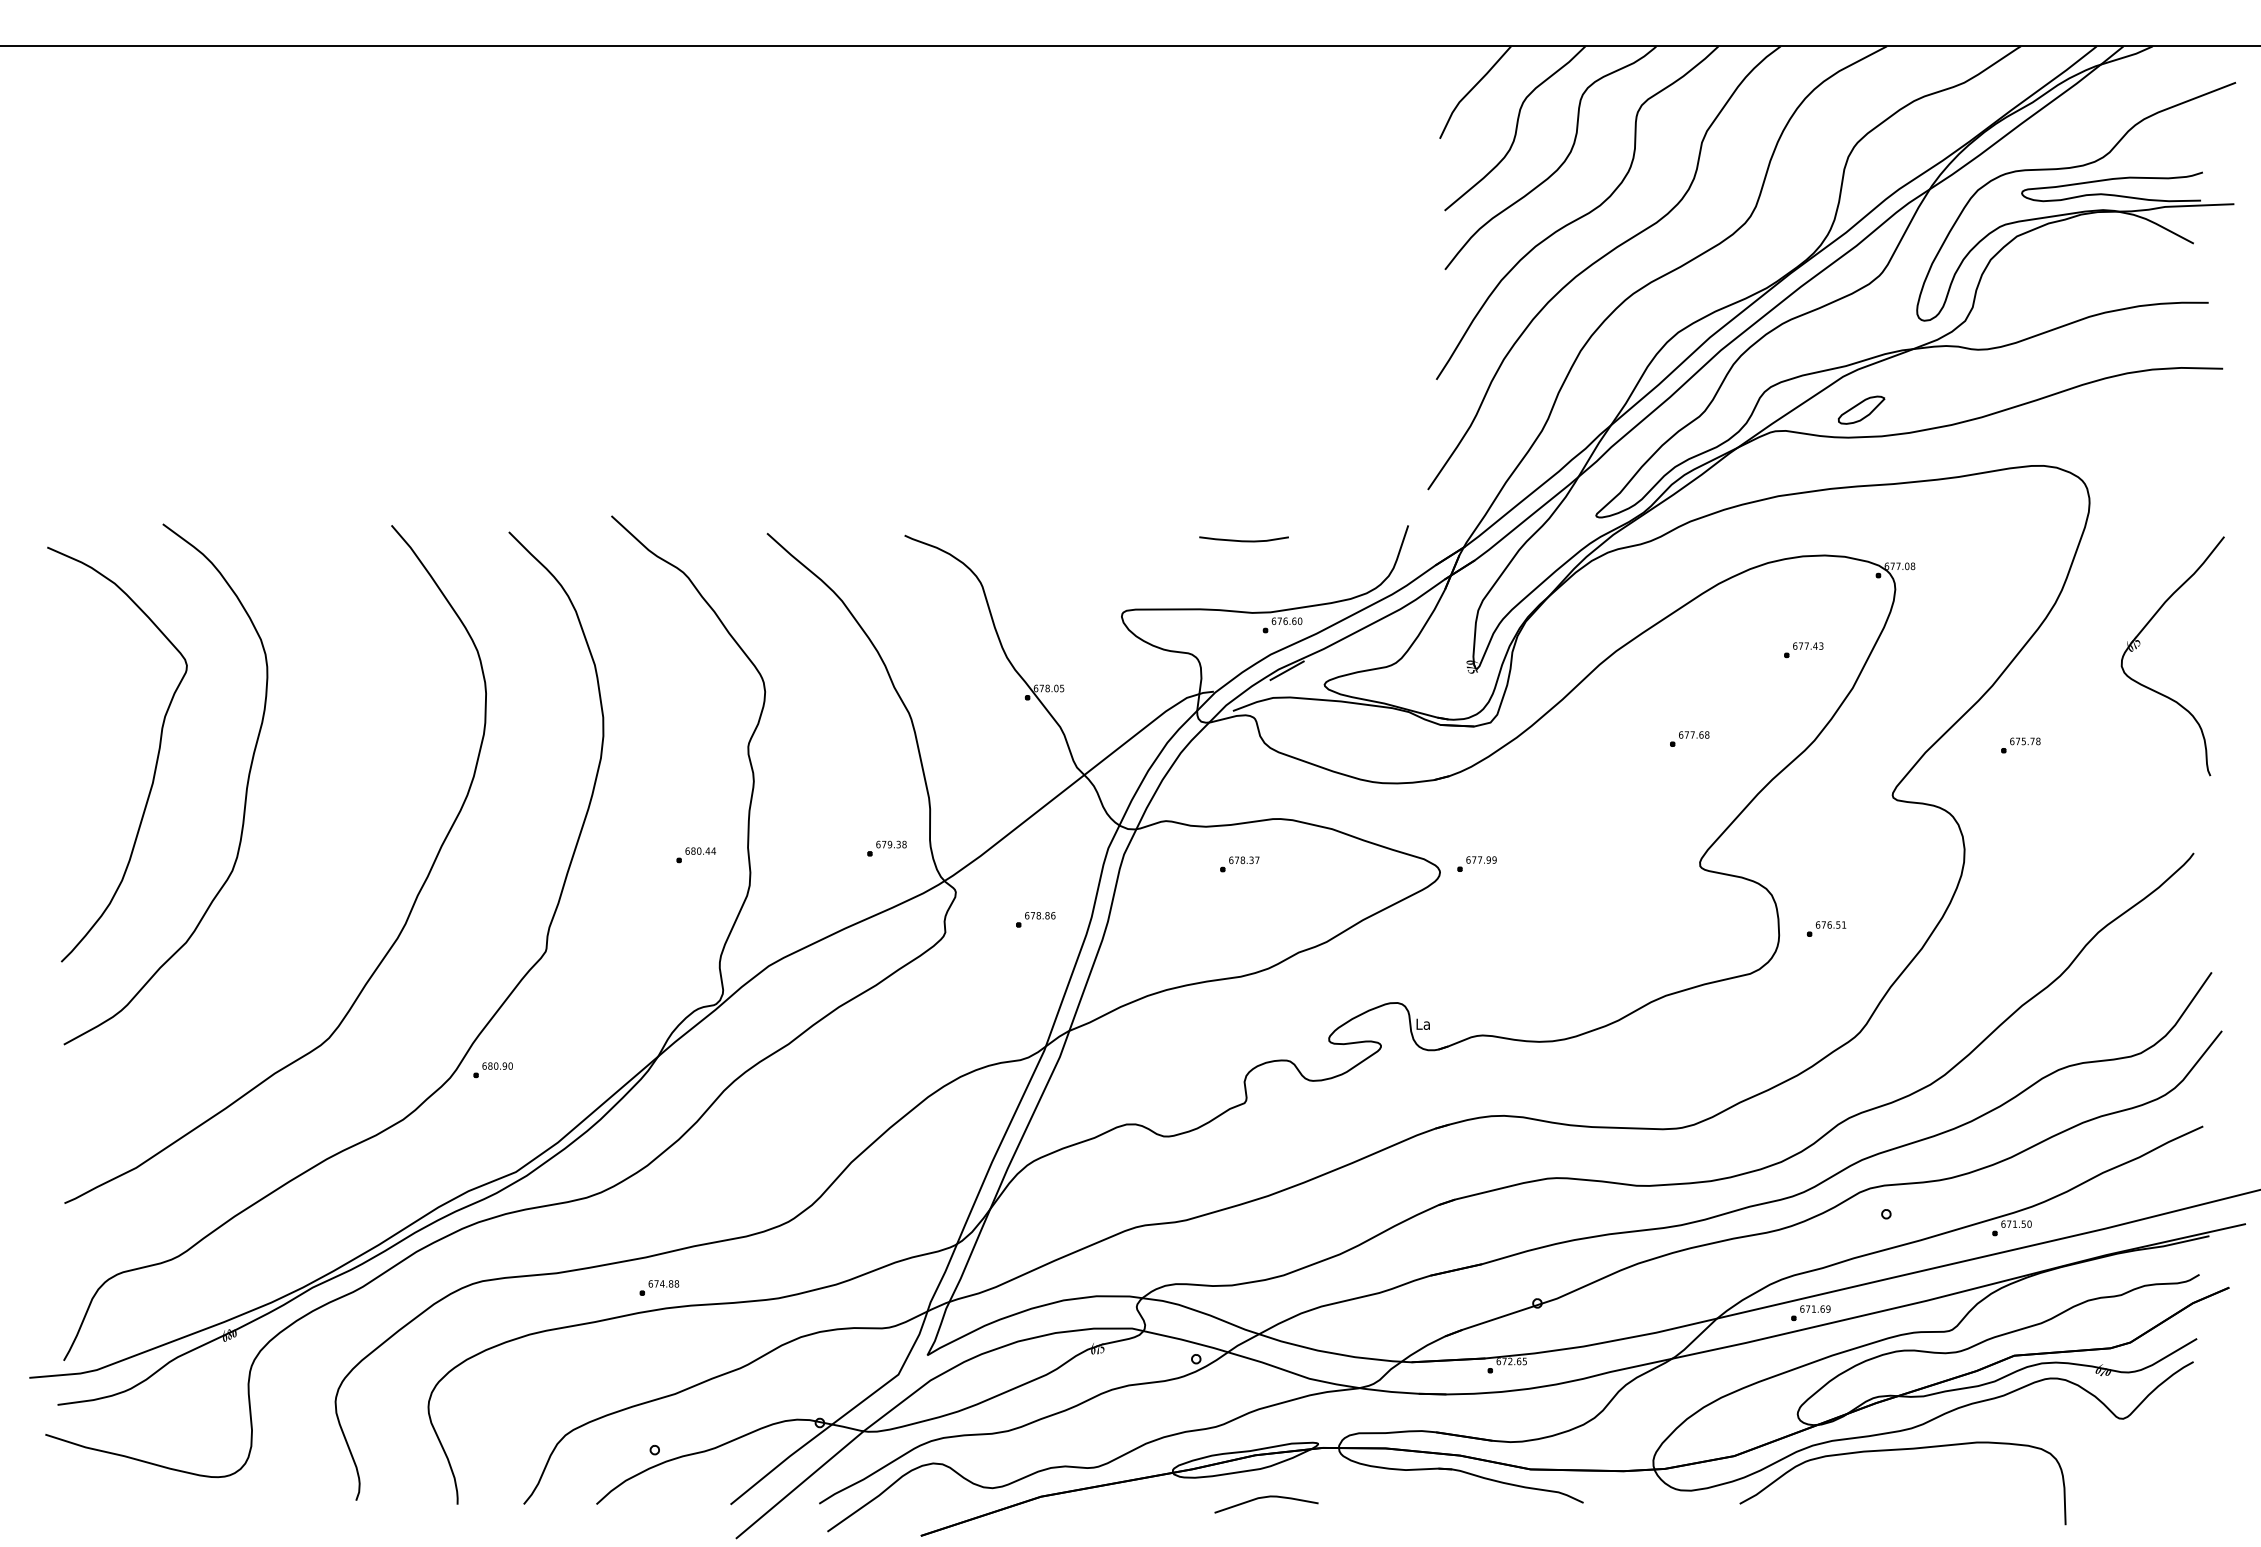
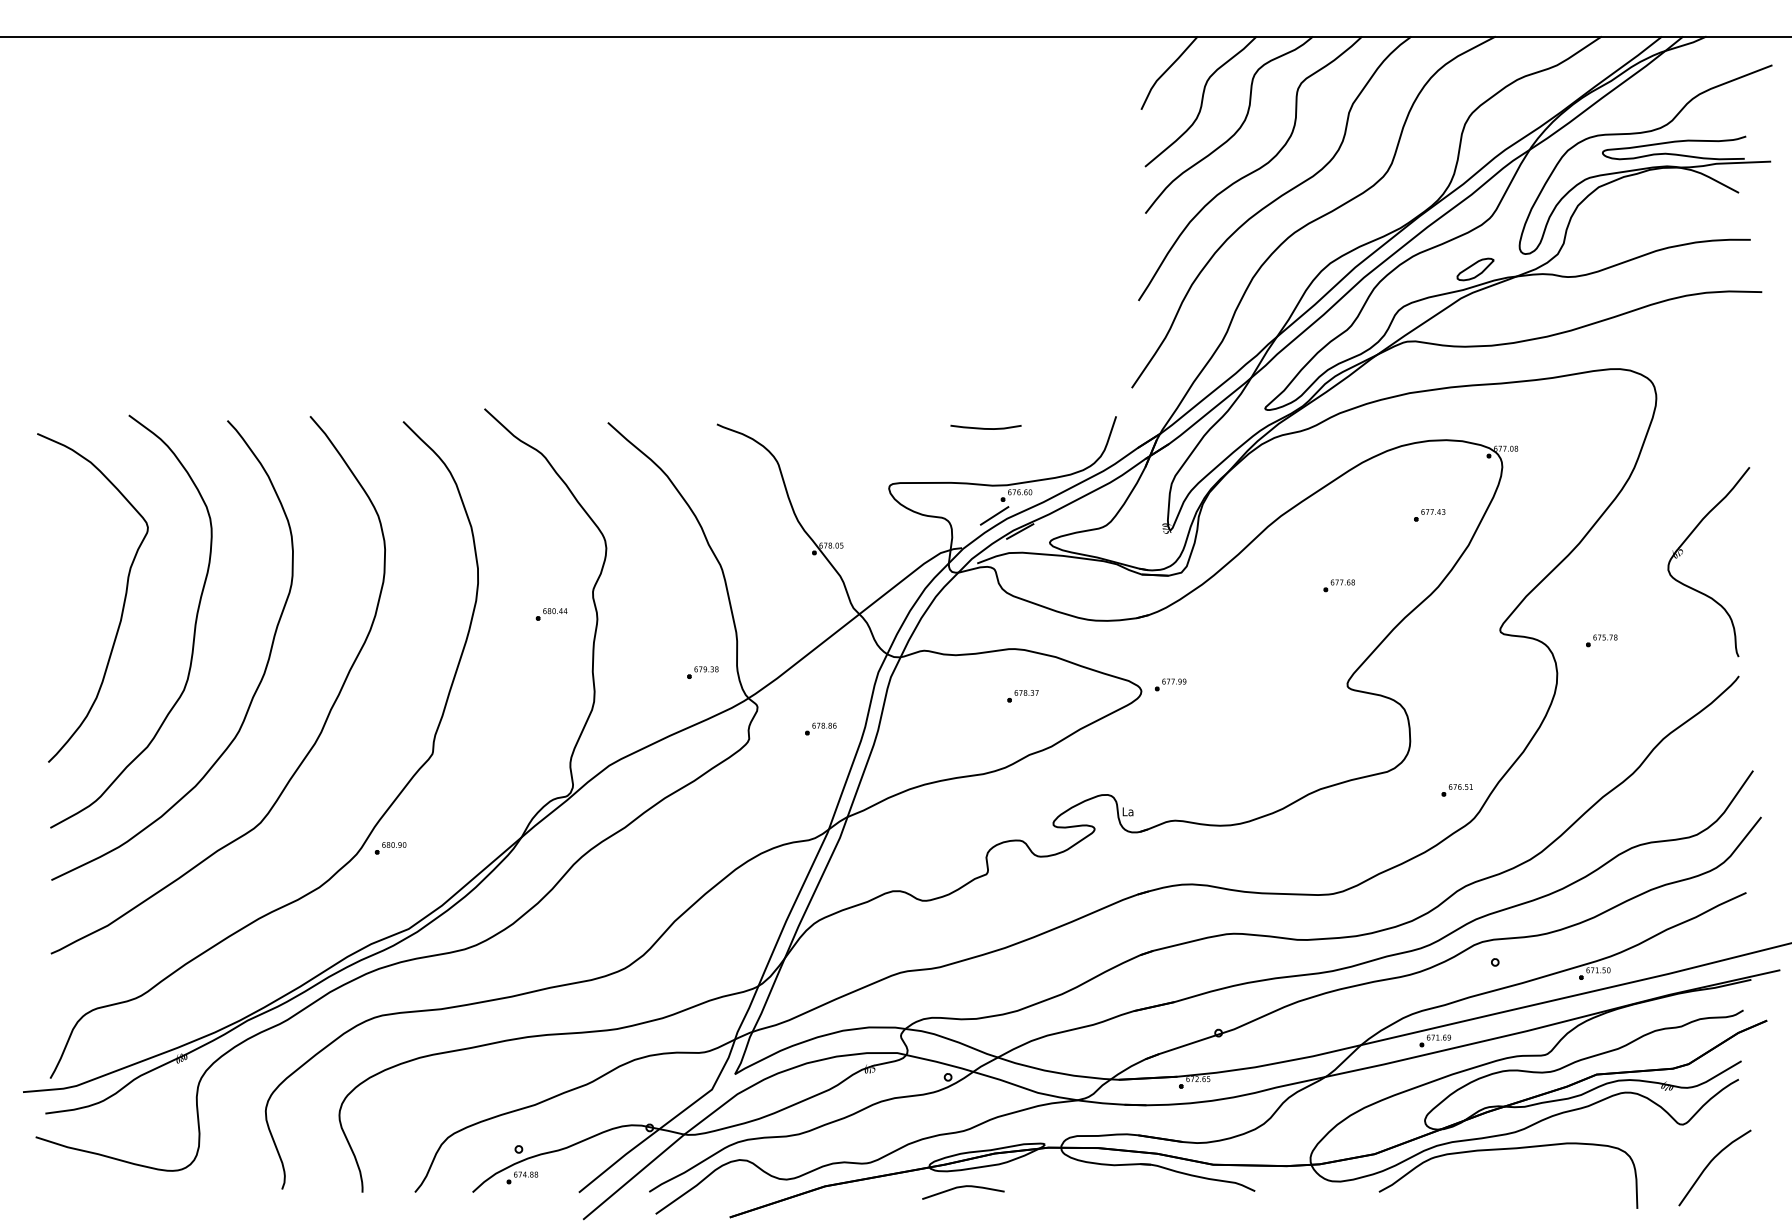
part: (1861, 409) -> (1475, 268), moved
part: (2140, 644) -> (1683, 552), moved
line: (1254, 650) -> (994, 515), added
part: (2020, 745) -> (1601, 640), moved
part: (695, 855) -> (551, 614), moved
part: (1239, 864) -> (1022, 696), moved
curve: (321, 873) -> (254, 692), added
part: (1826, 928) -> (1457, 789), moved
part: (659, 1287) -> (522, 1177), moved
curve: (2157, 1468) -> (1710, 1163), added
curve: (1264, 1498) -> (961, 1187), moved

